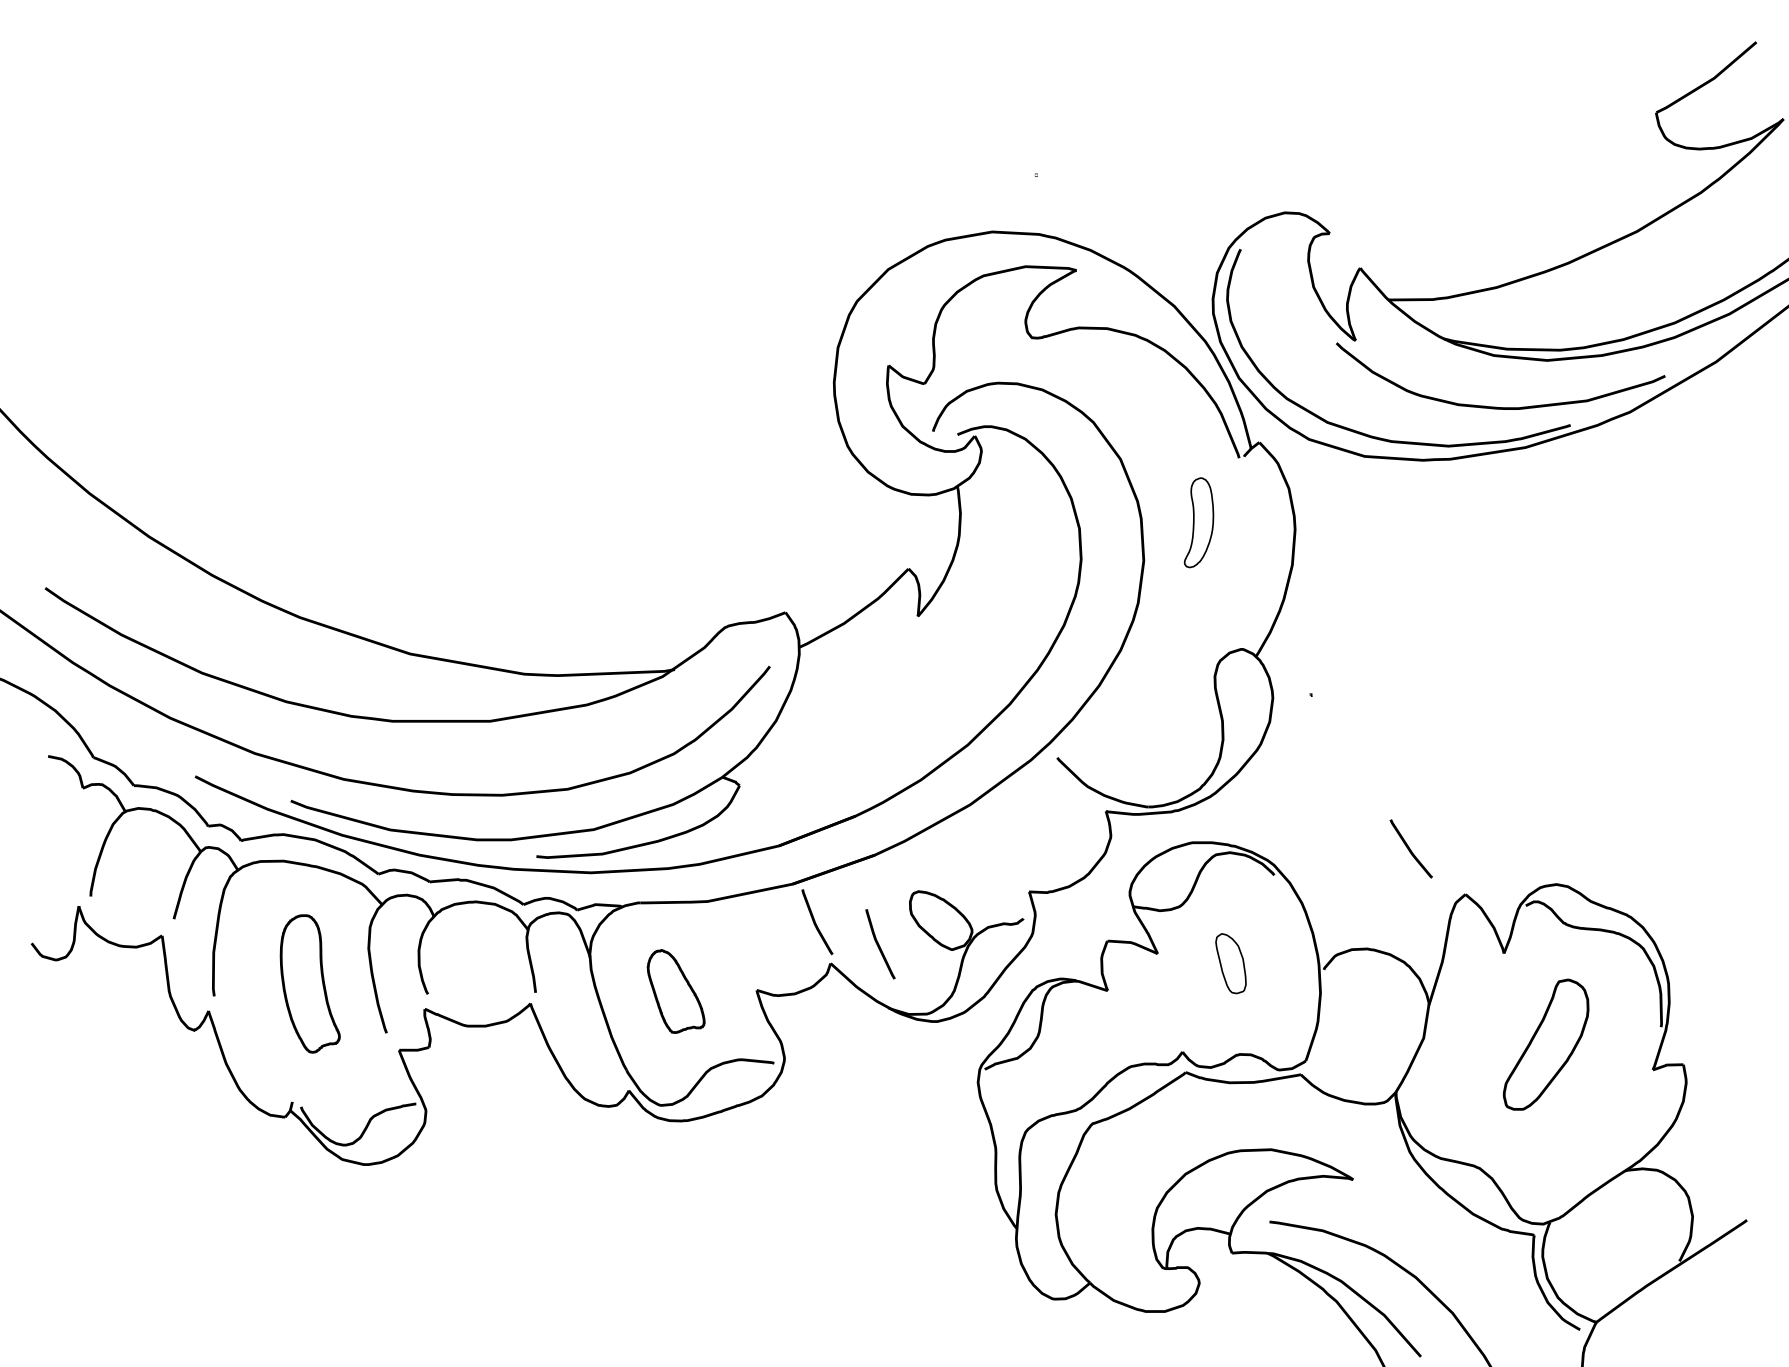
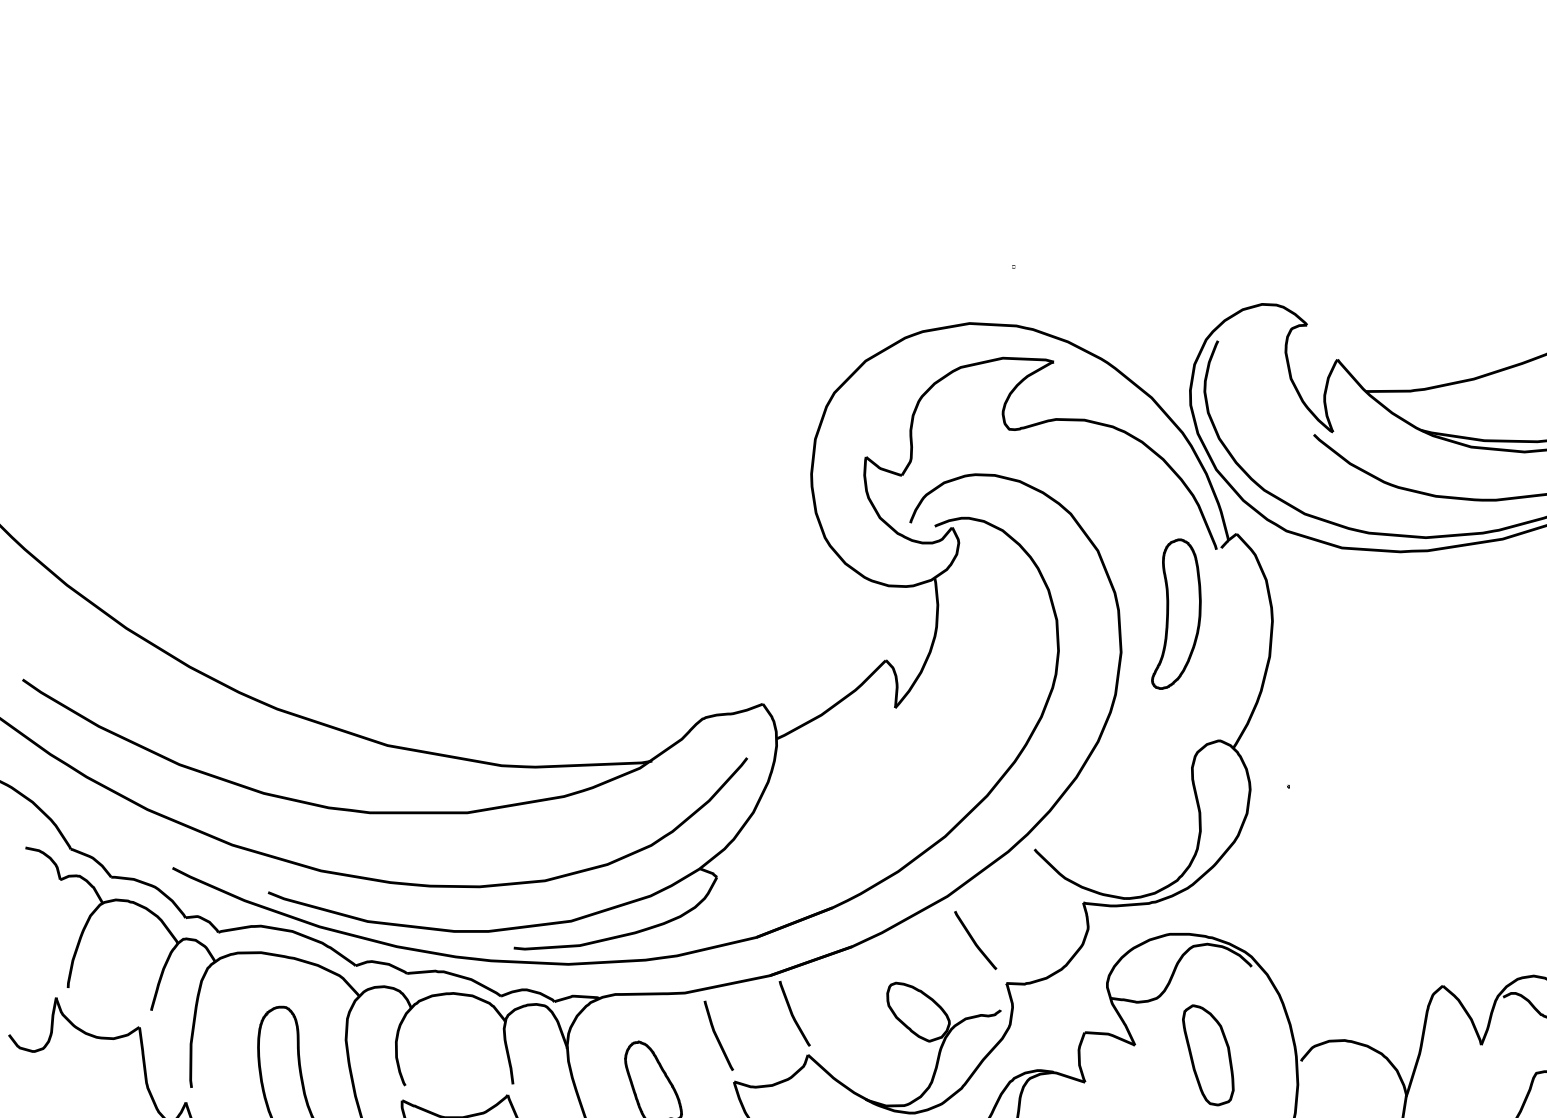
part: (1198, 522) -> (1175, 614), size x1.67
curve: (1410, 848) -> (974, 940), moved
curve: (879, 944) -> (717, 1036), moved
part: (1230, 963) -> (1207, 1055), size x1.67

